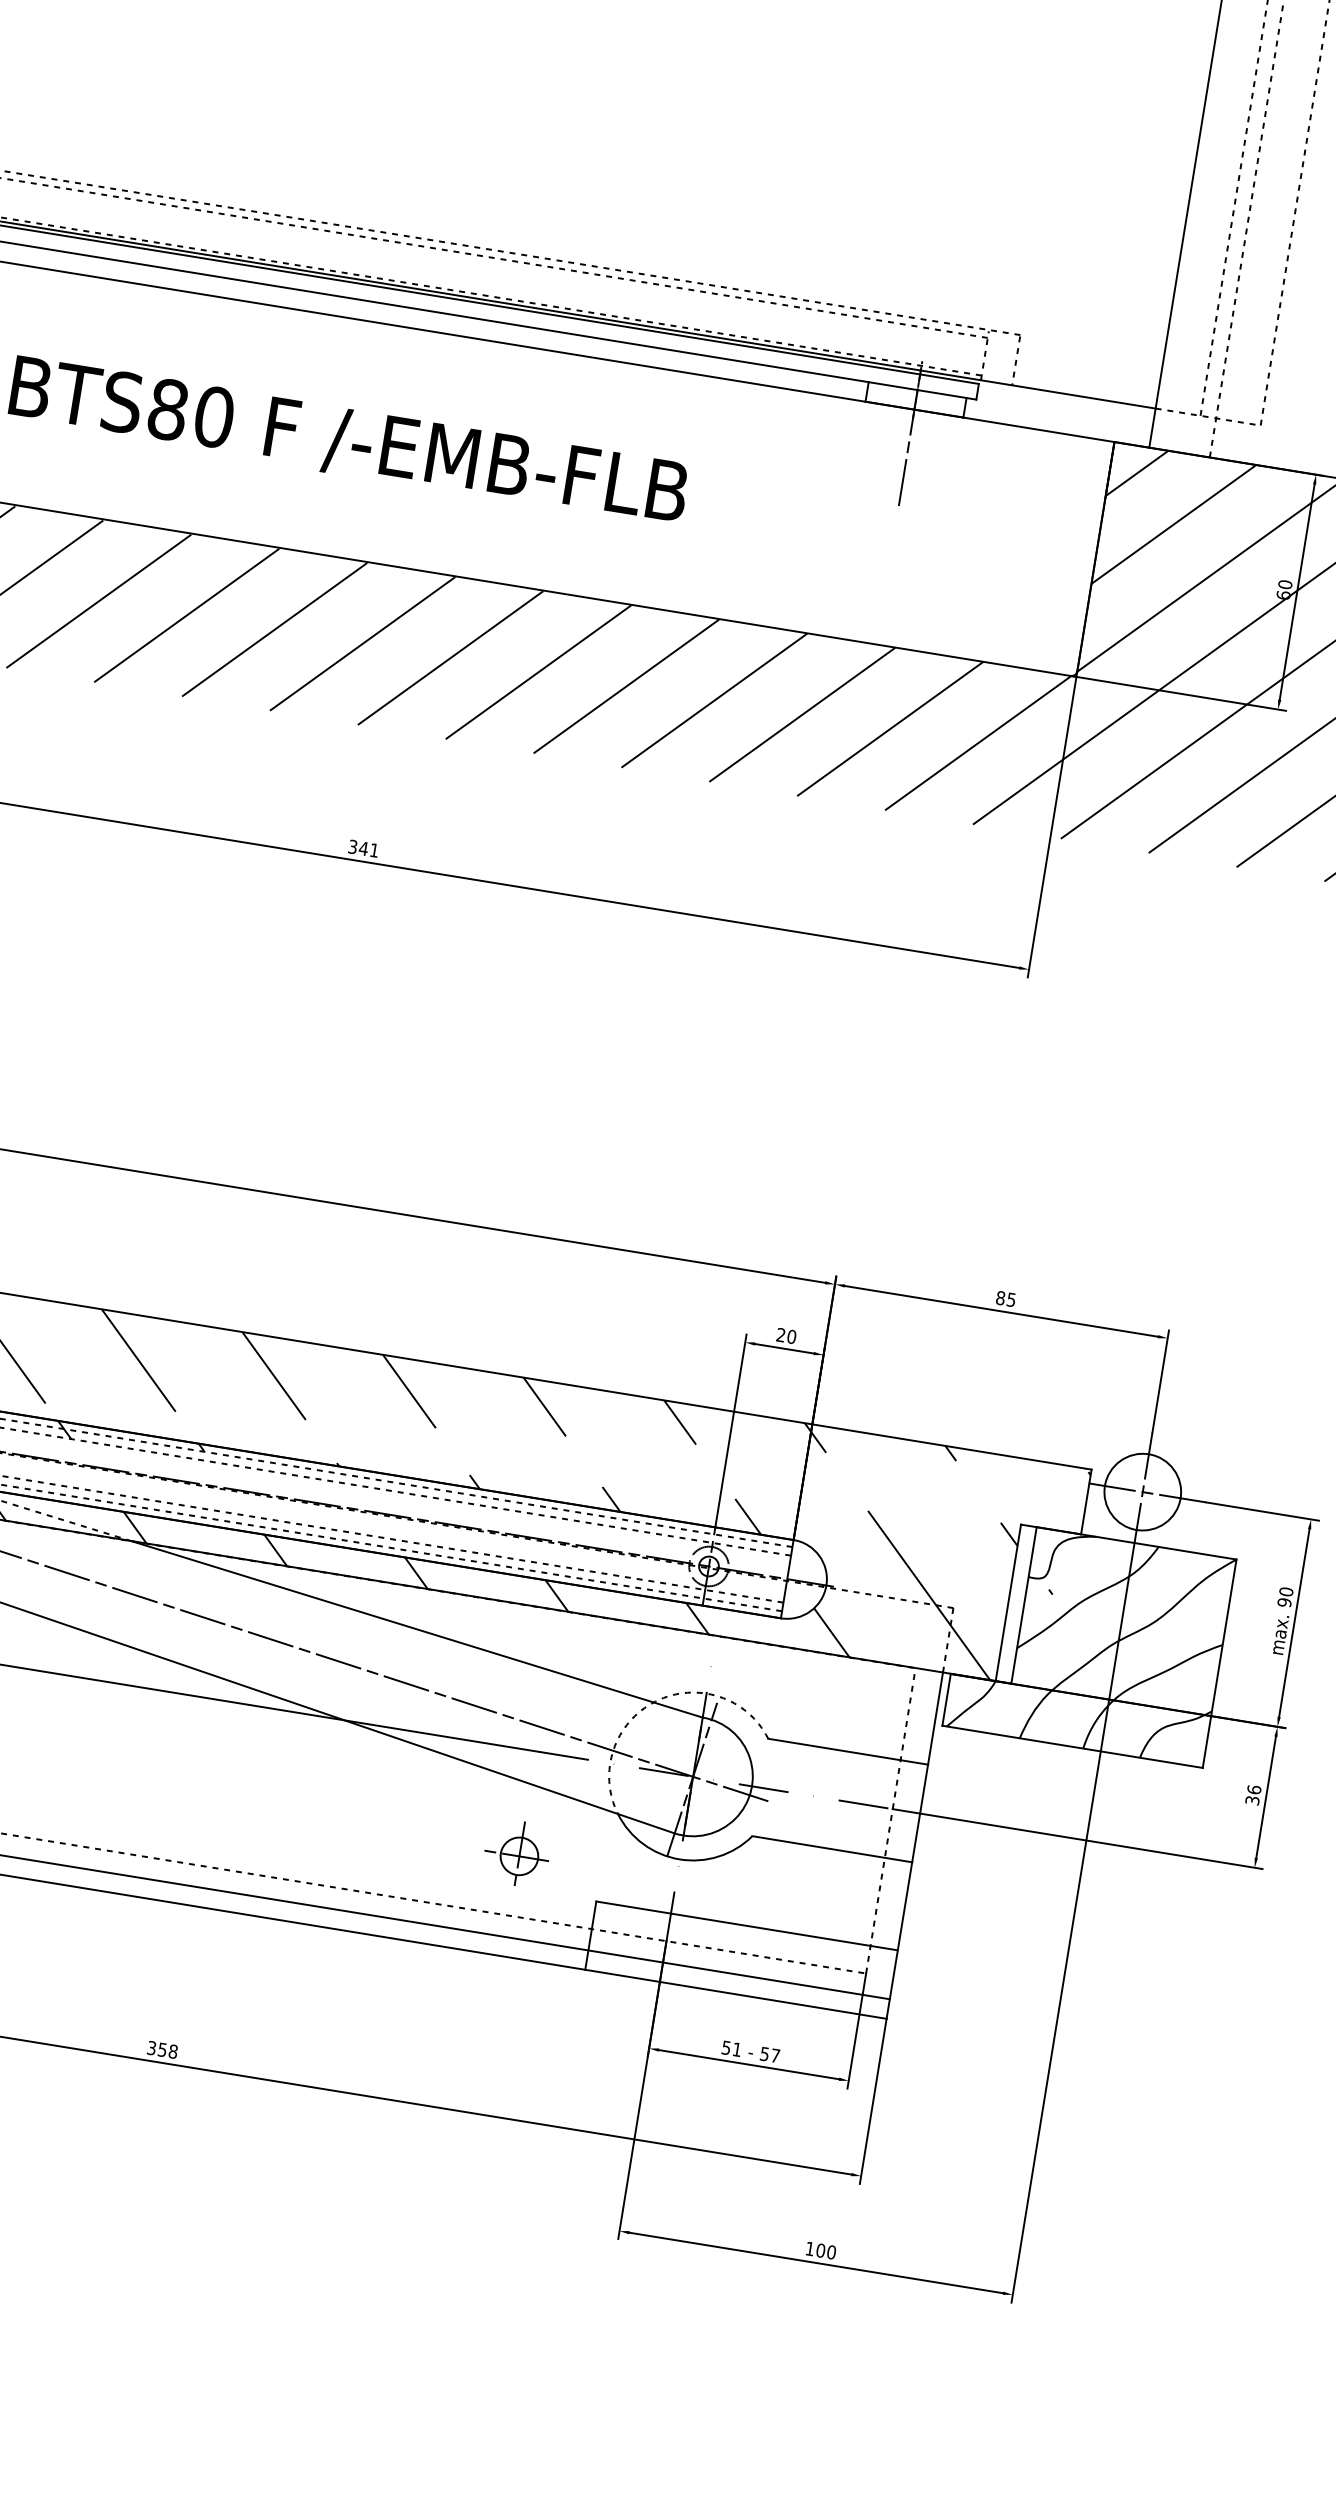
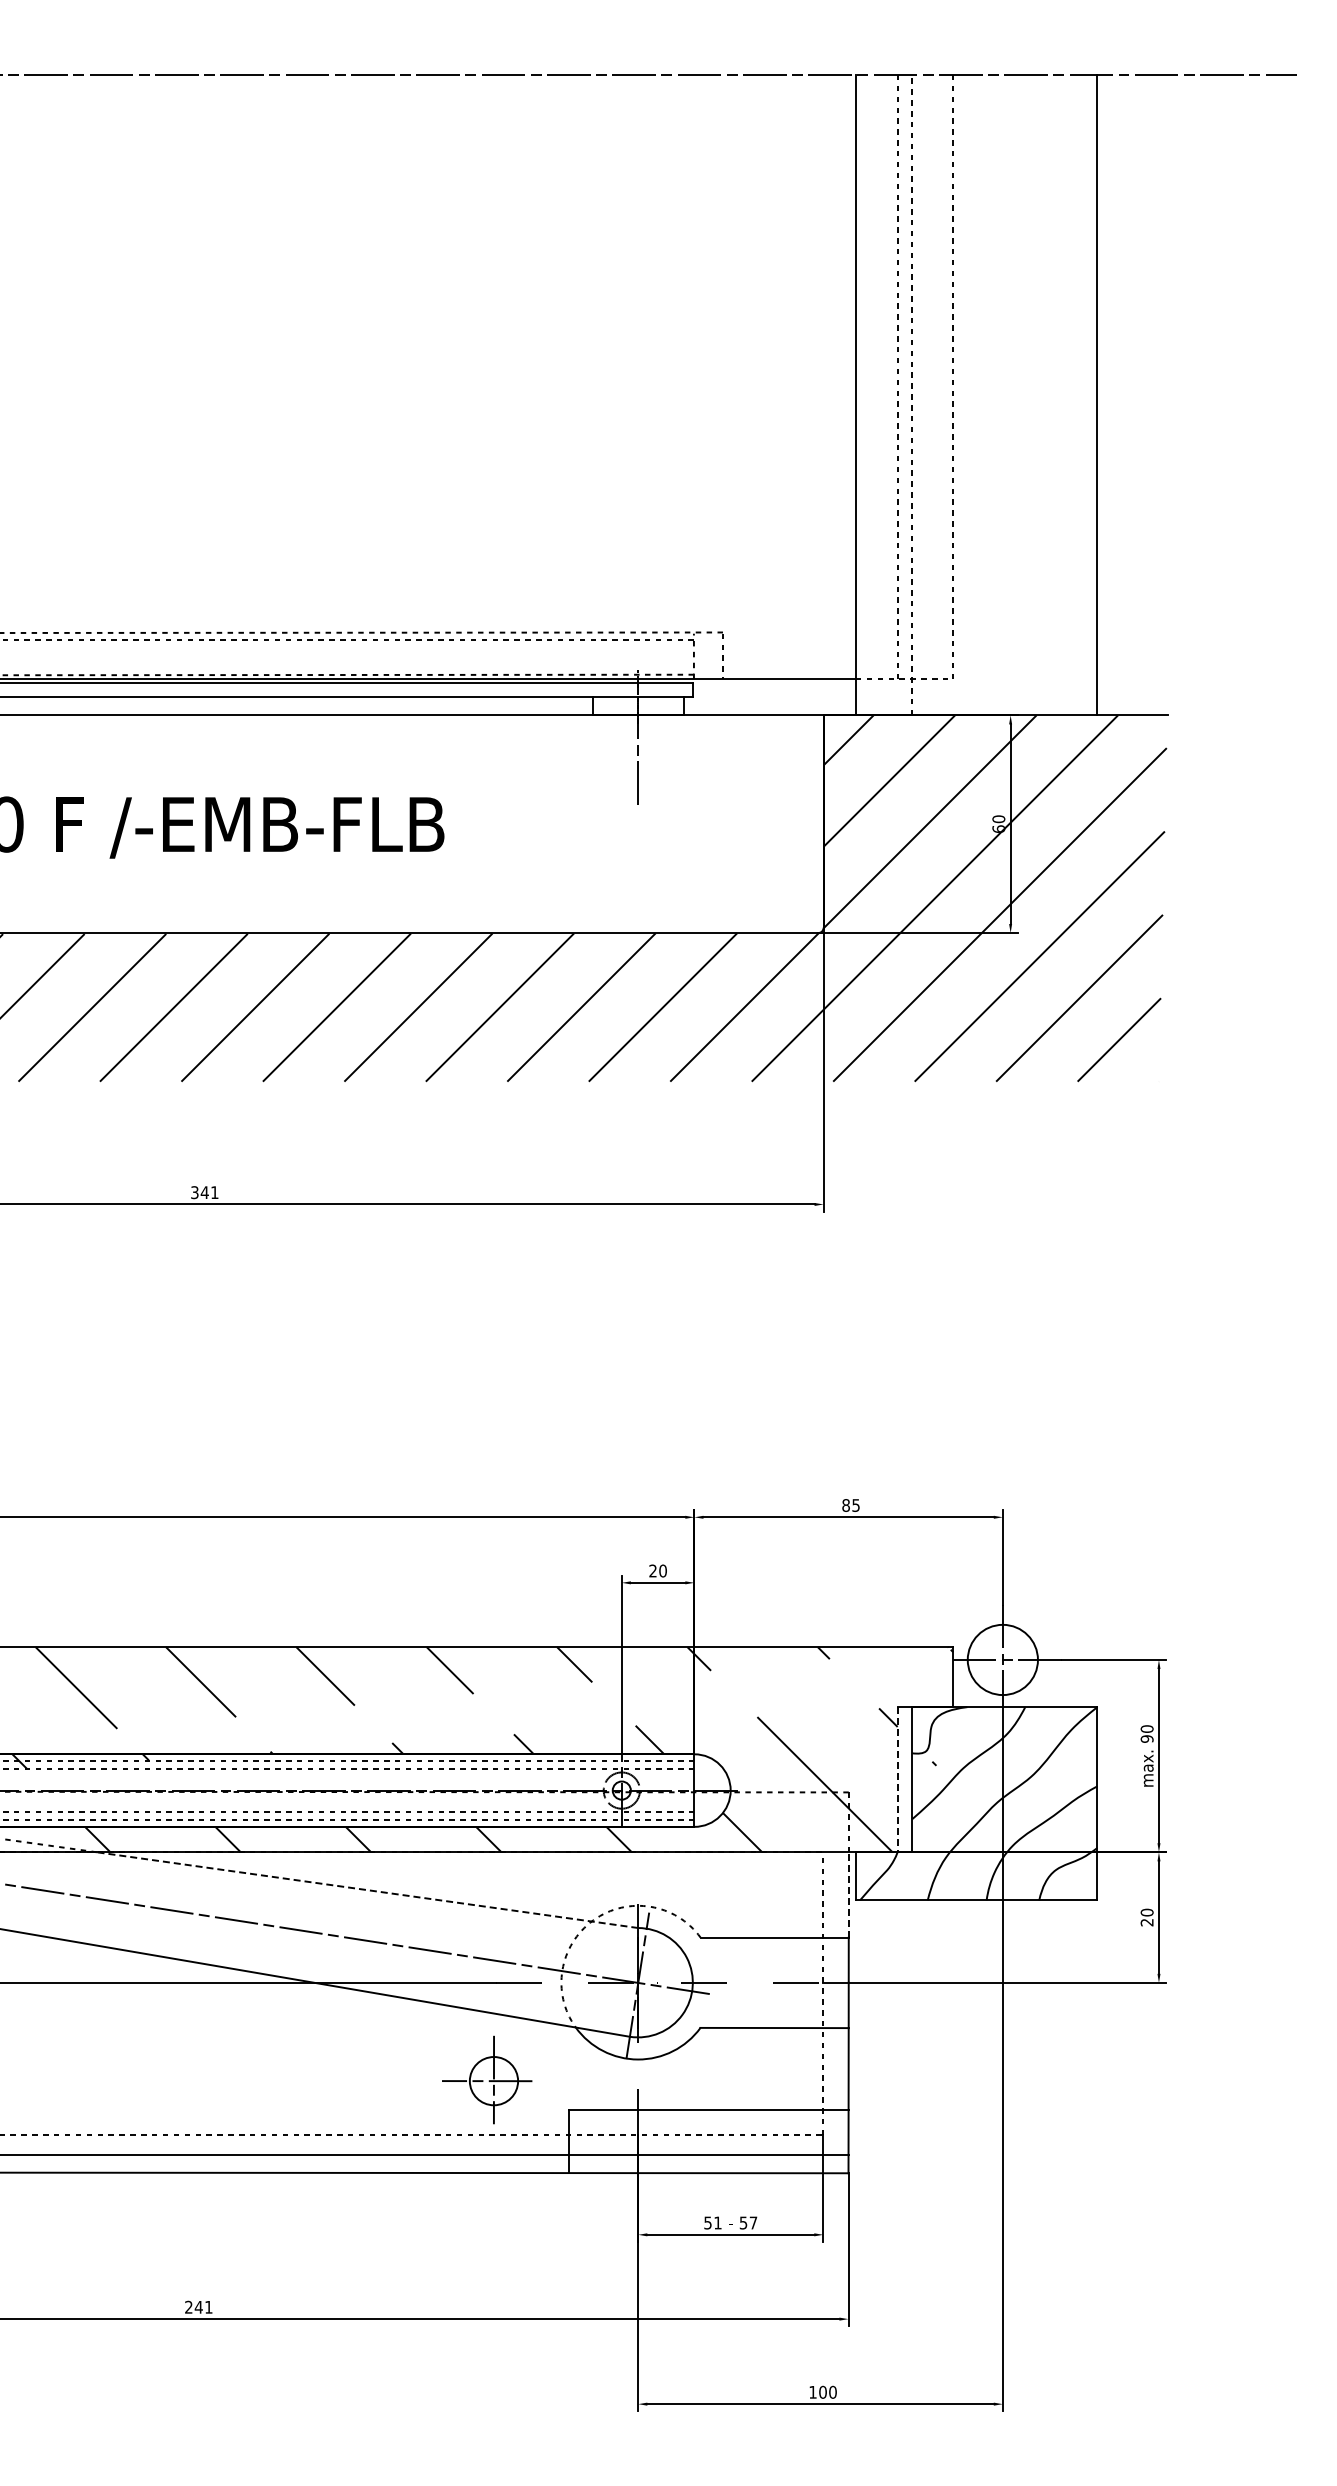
line: (1008, 1602) -> (897, 1779), solid -> dashed
line: (417, 1629) -> (367, 1890), solid -> dashed
line: (935, 1718) -> (848, 1894), solid -> dashed
text: (1252, 1795) -> (1146, 1917), 36 -> 20
part: (517, 1852) -> (490, 2077), size x1.4
text: (162, 2048) -> (198, 2306), 358 -> 241

